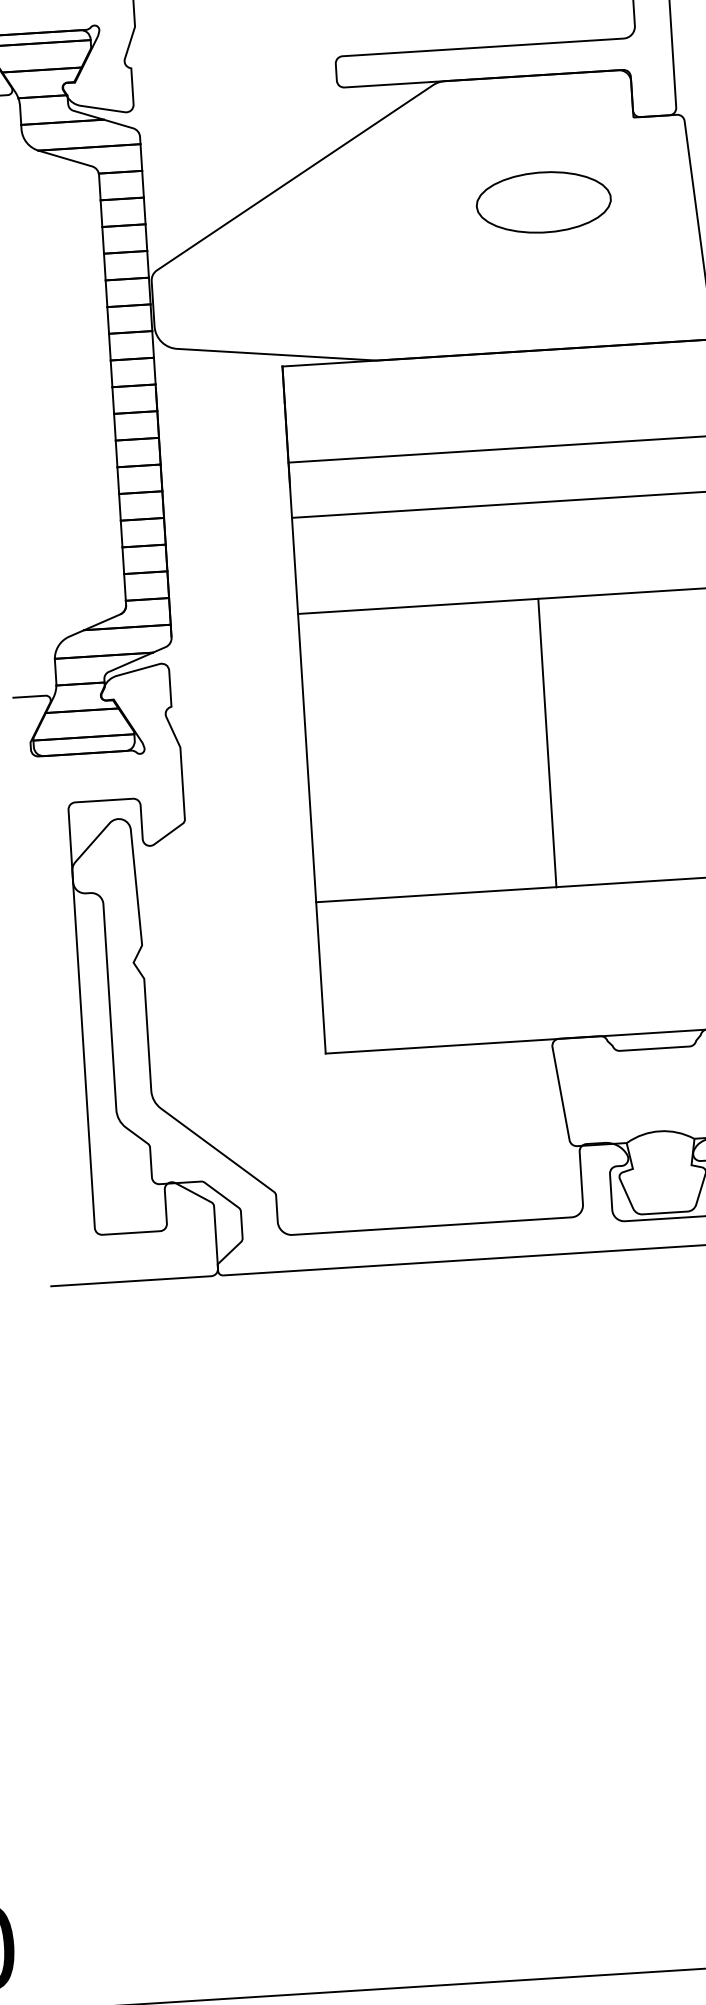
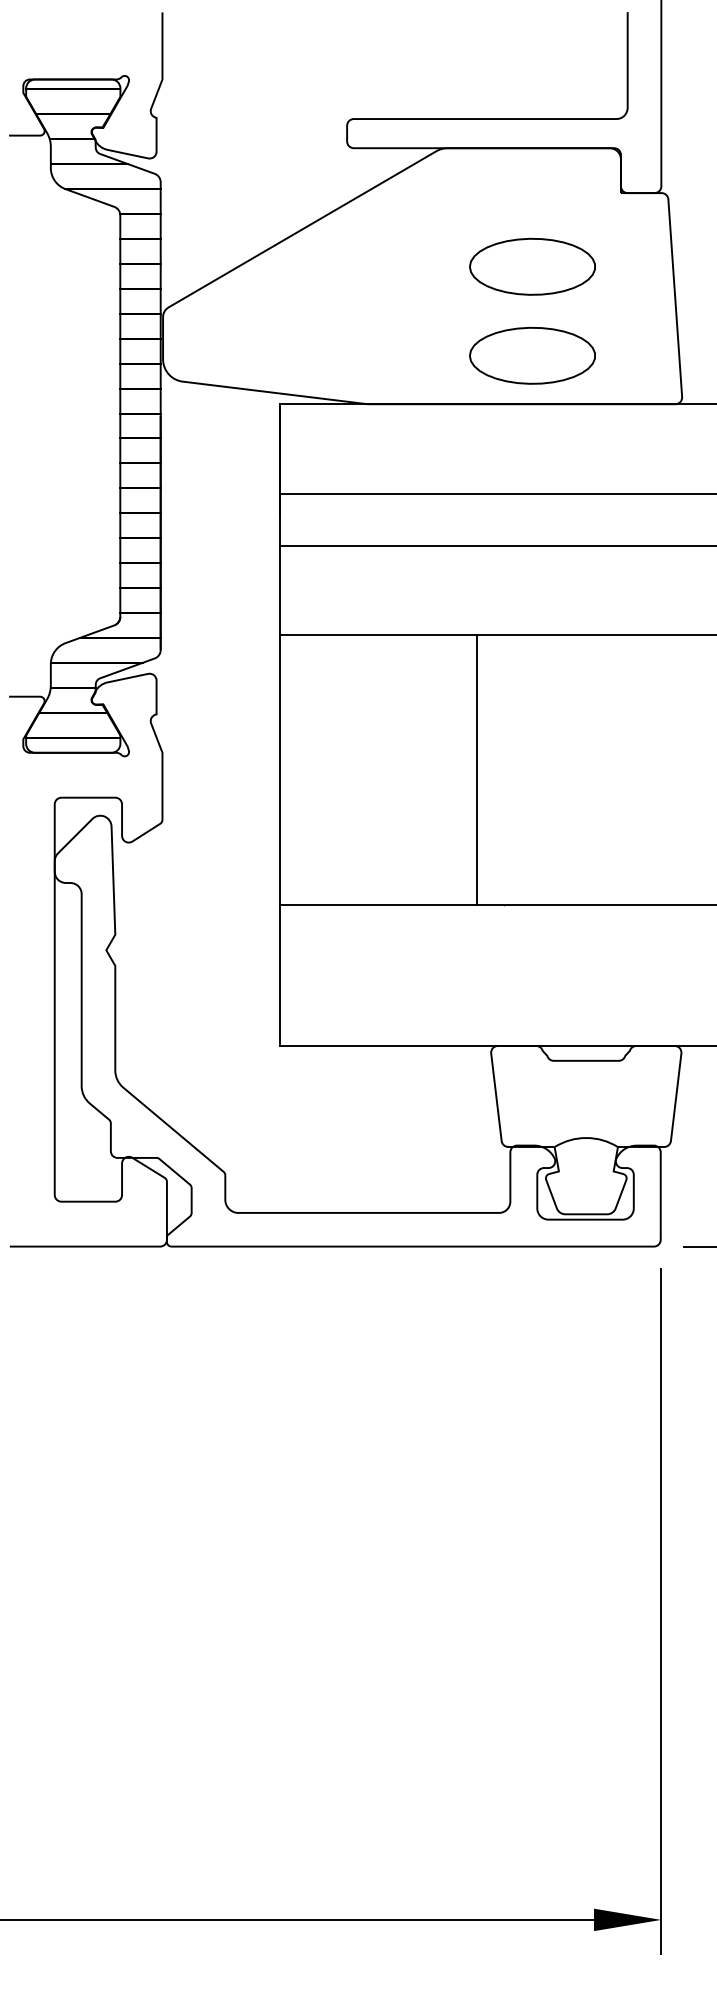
part: (549, 297) -> (532, 355), added
line: (547, 742) -> (477, 769), moved

